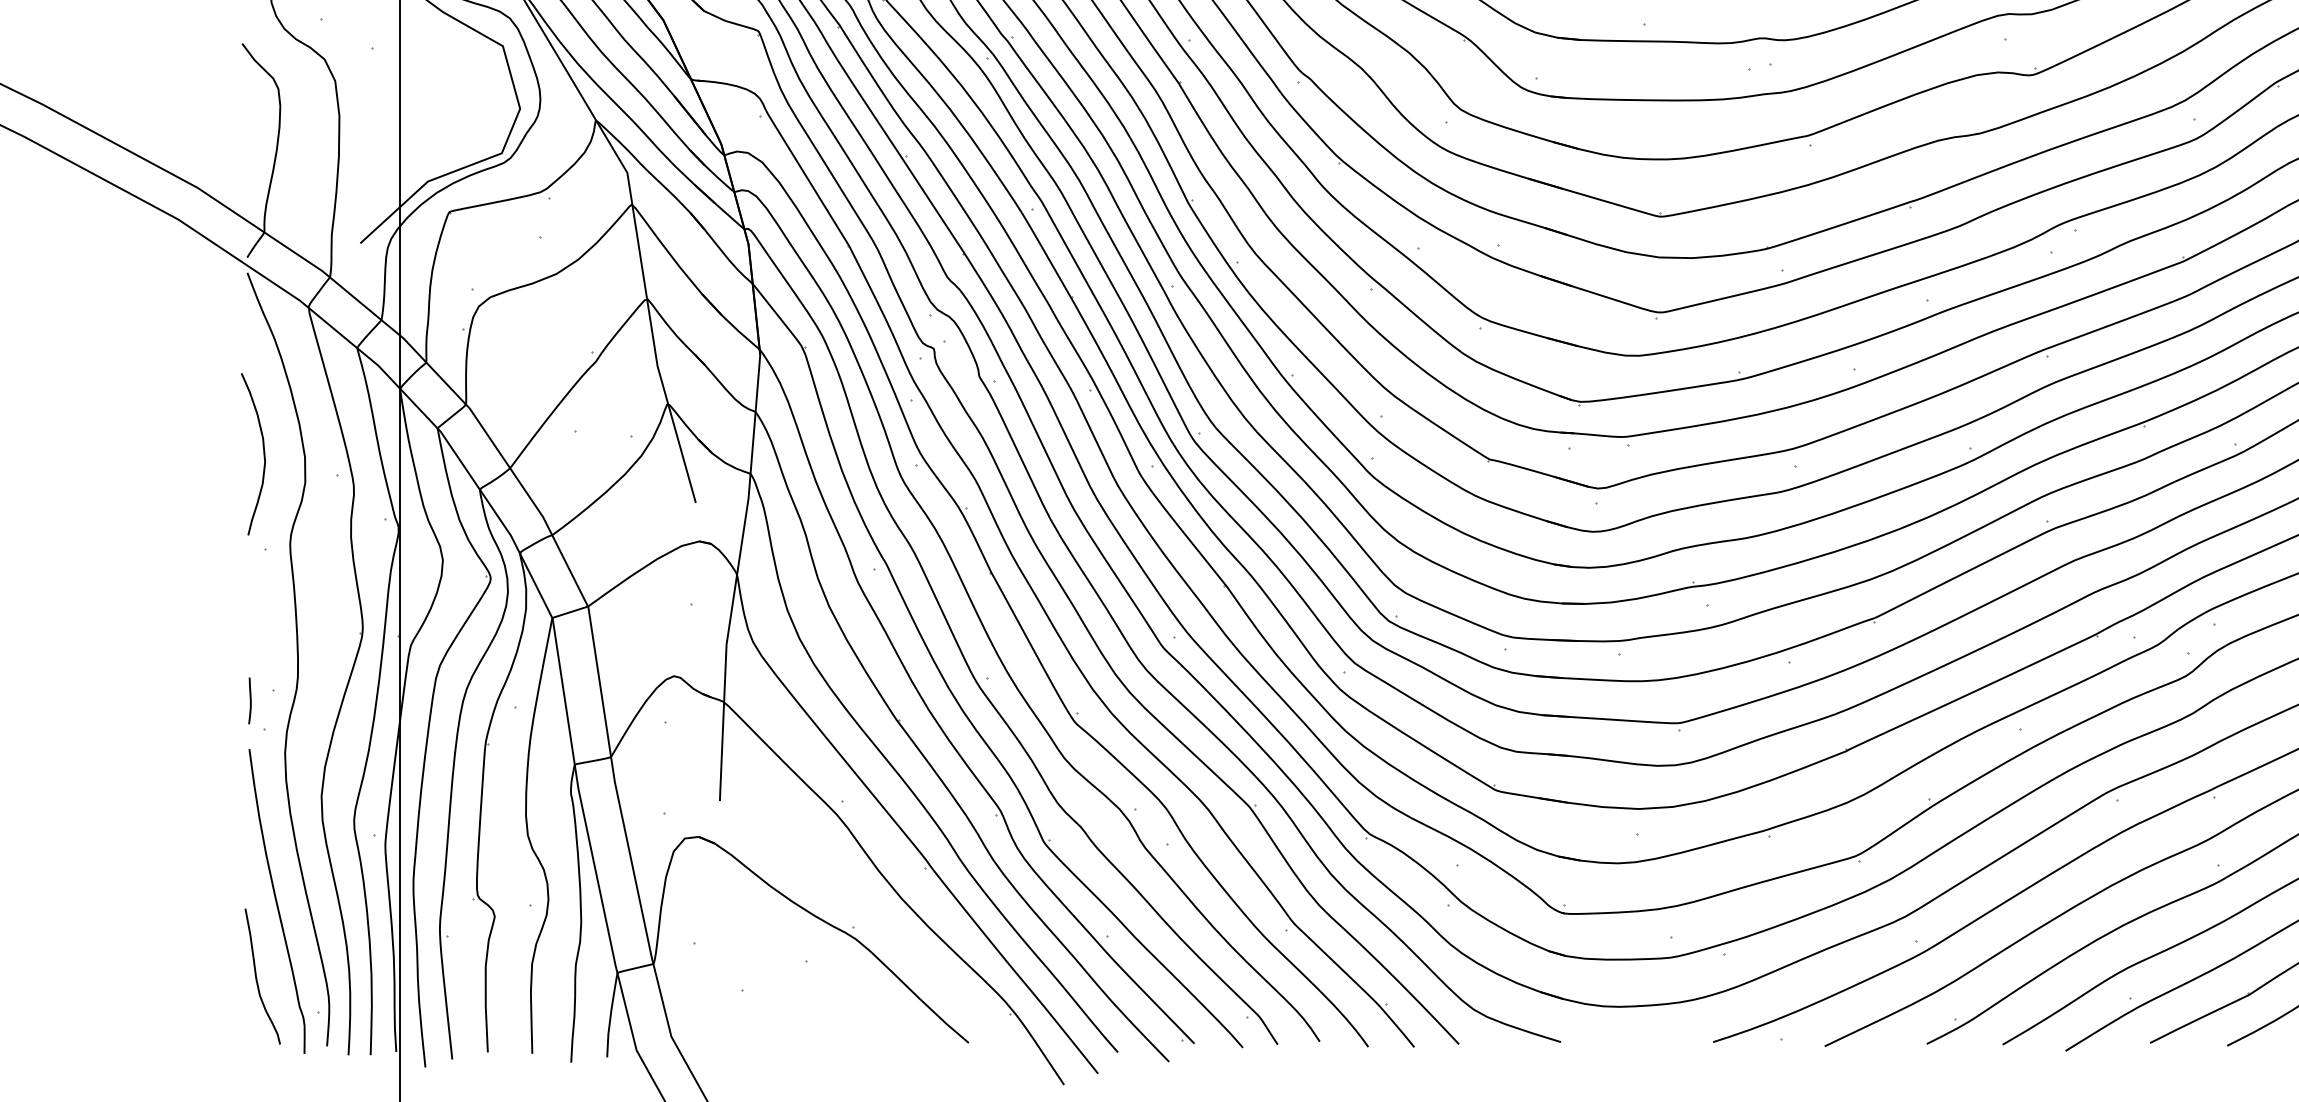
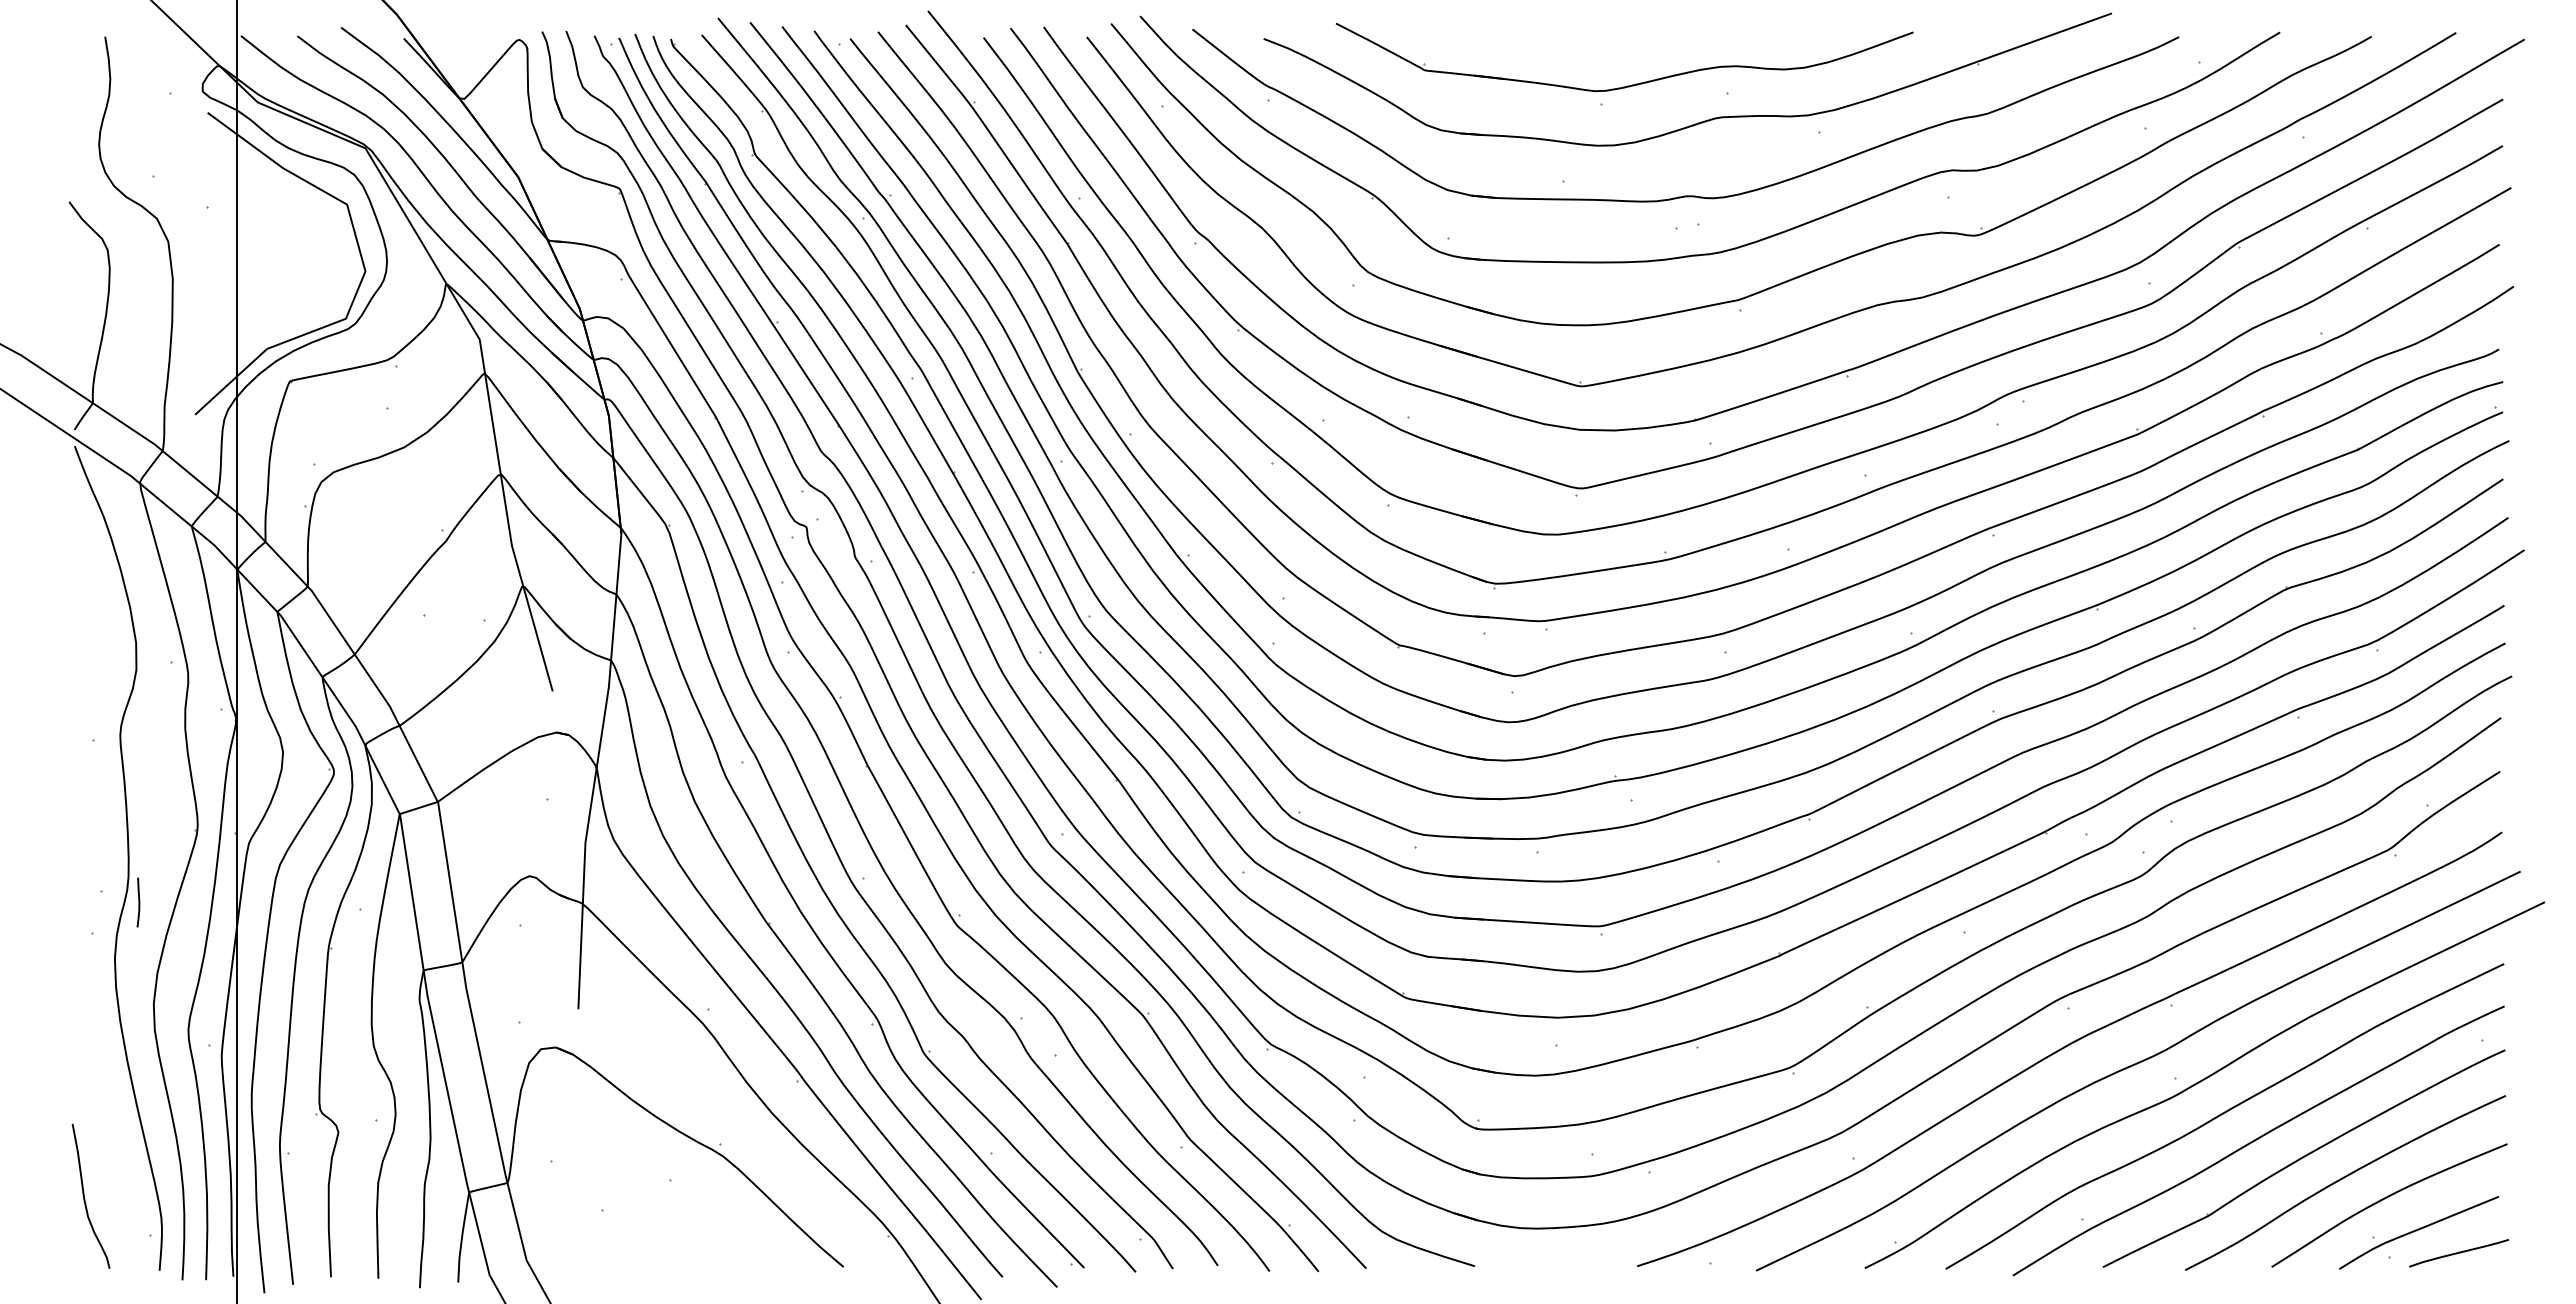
curve: (263, 453) -> (91, 638), removed
curve: (250, 700) -> (138, 902), moved
curve: (277, 901) -> (106, 1116), removed

